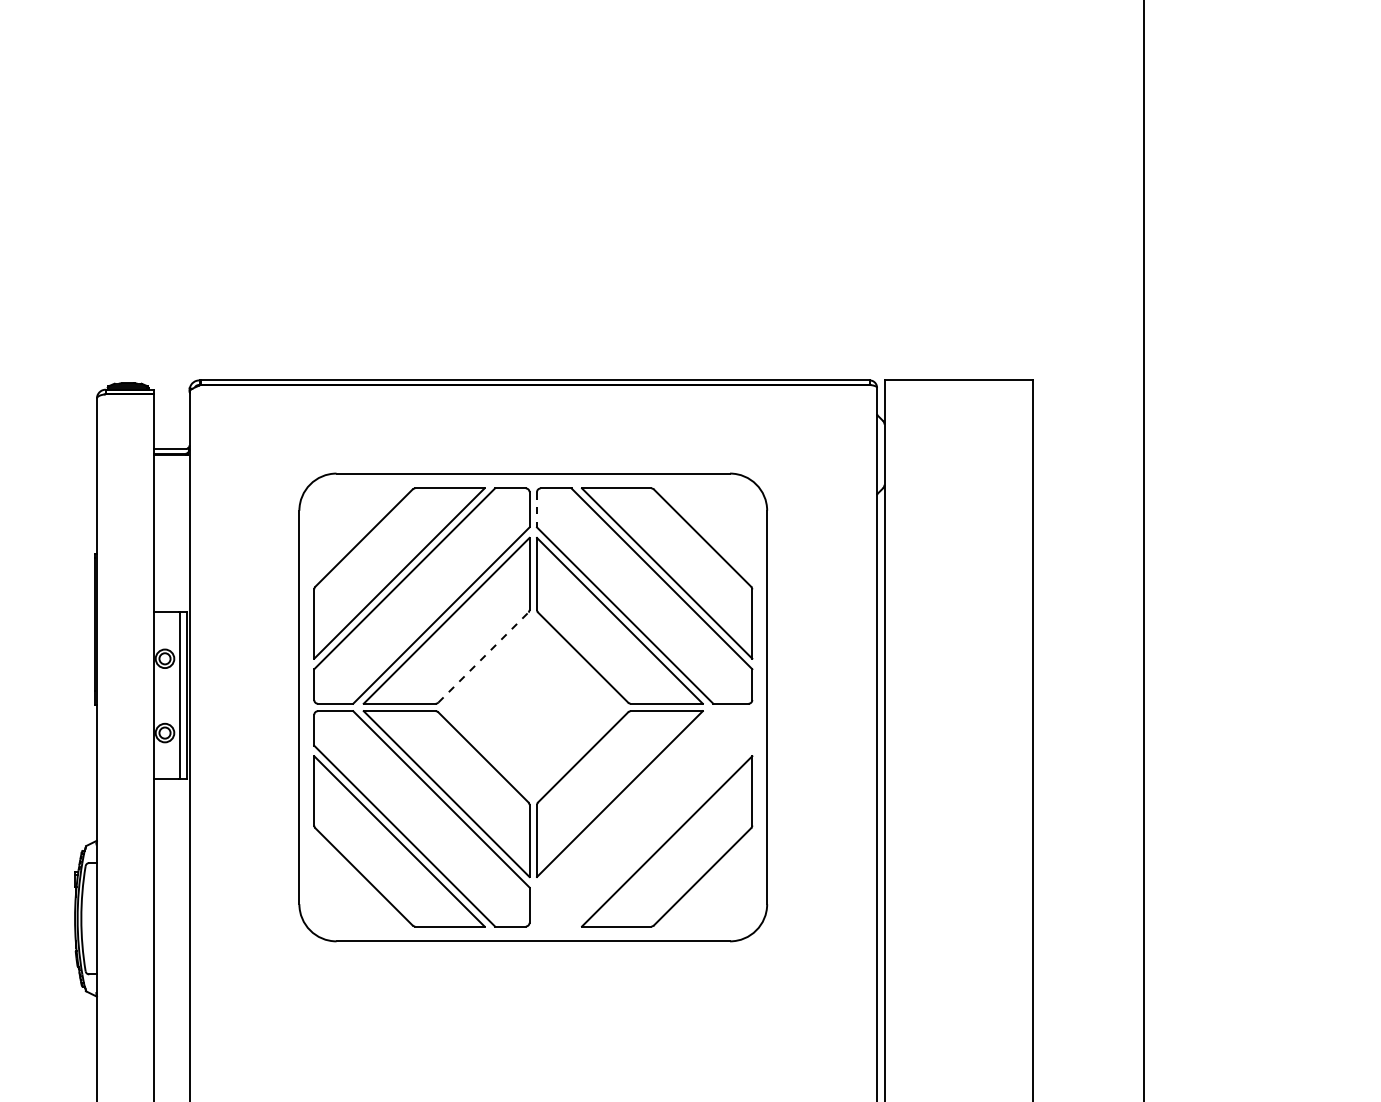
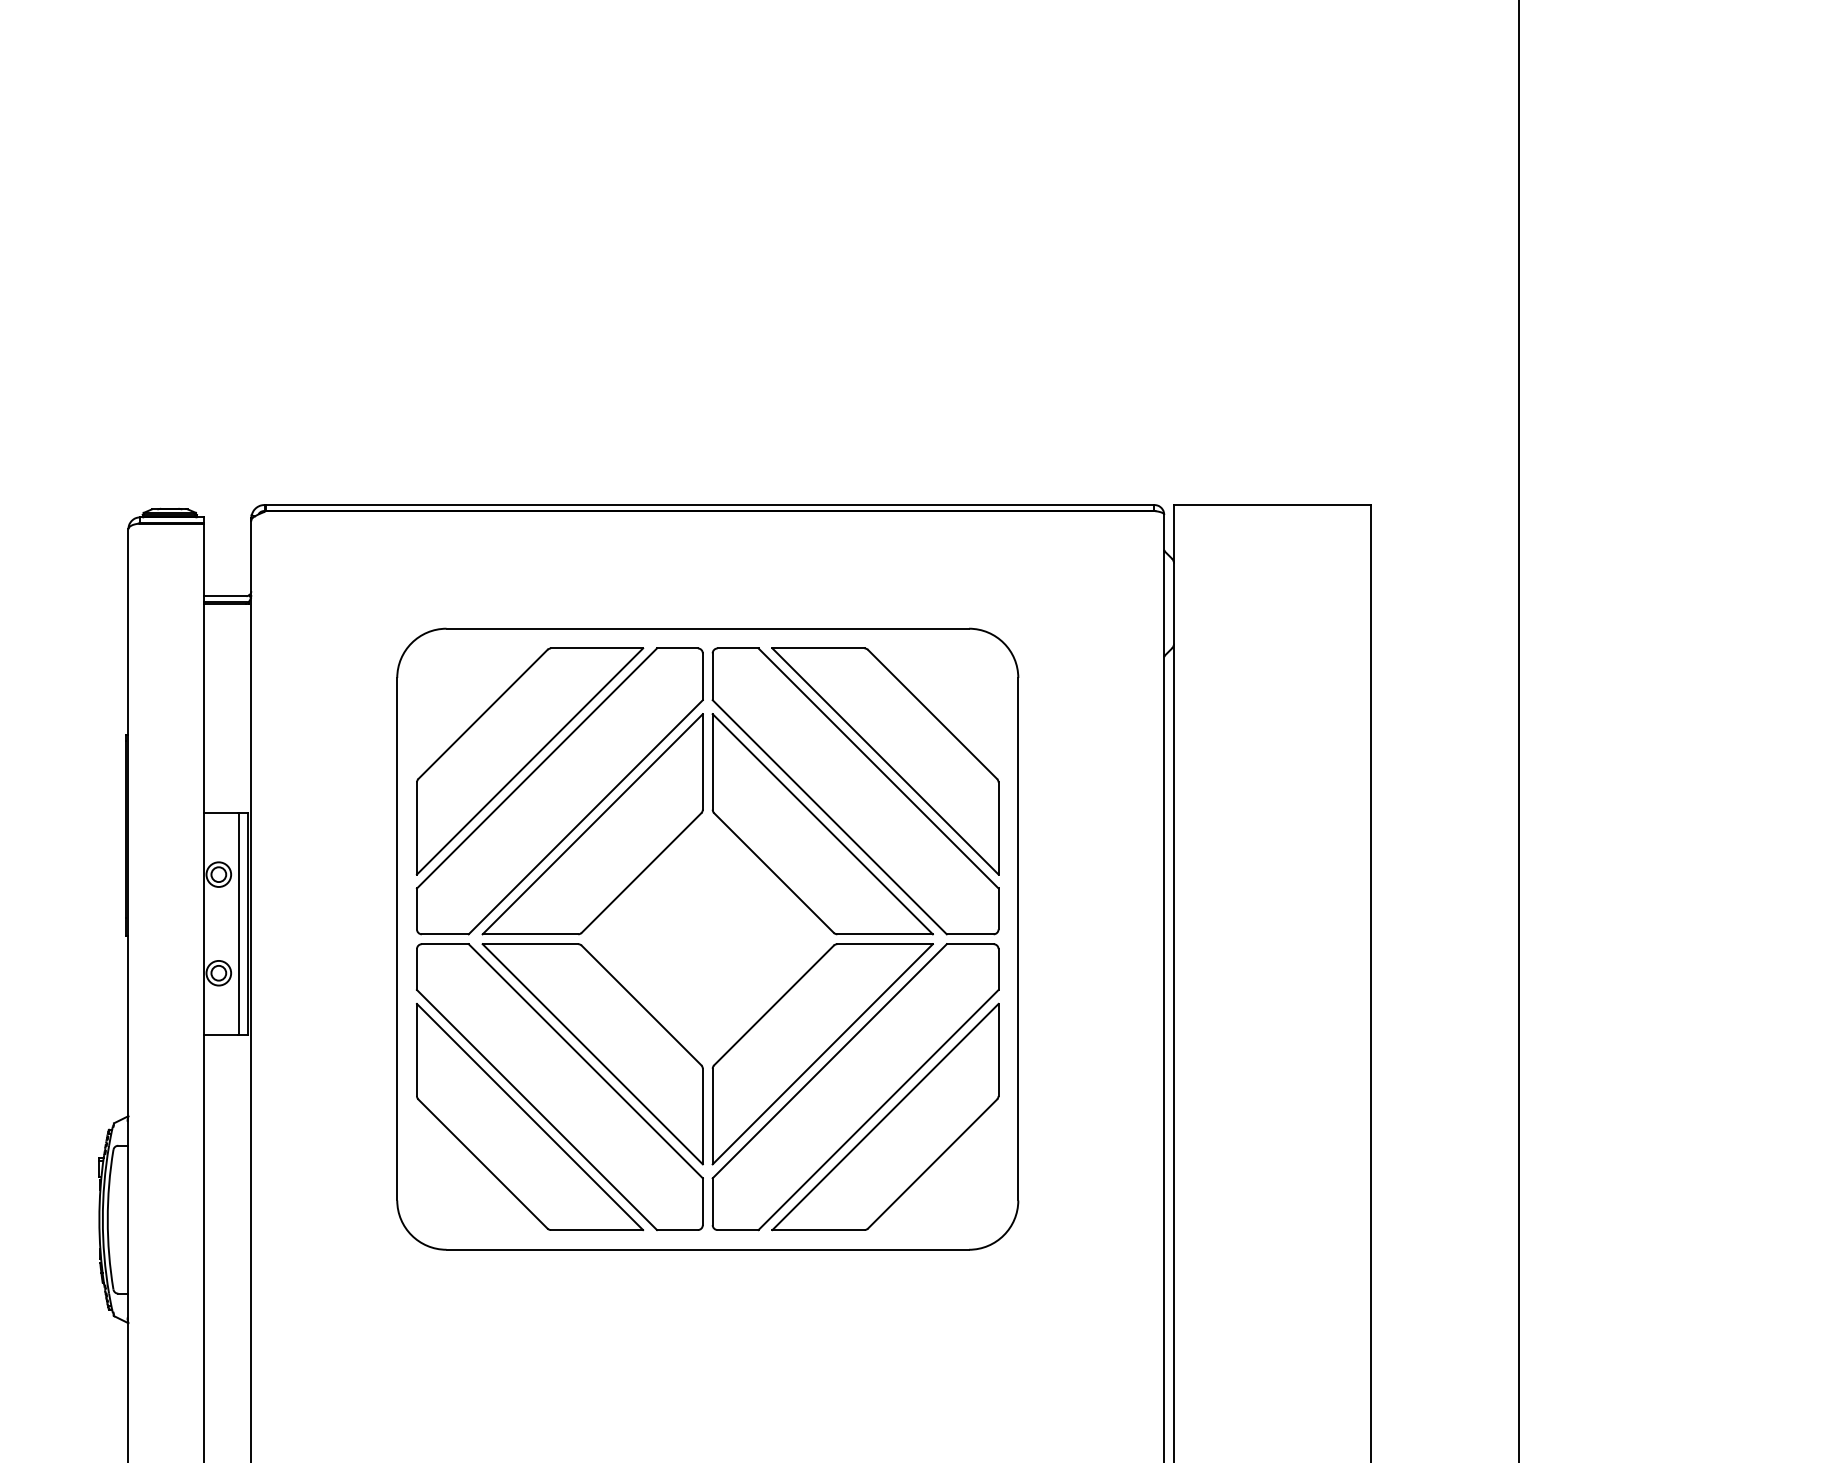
line: (536, 510) -> (712, 677), dashed -> solid
line: (483, 657) -> (641, 873), dashed -> solid
part: (644, 819) -> (855, 1087), added

